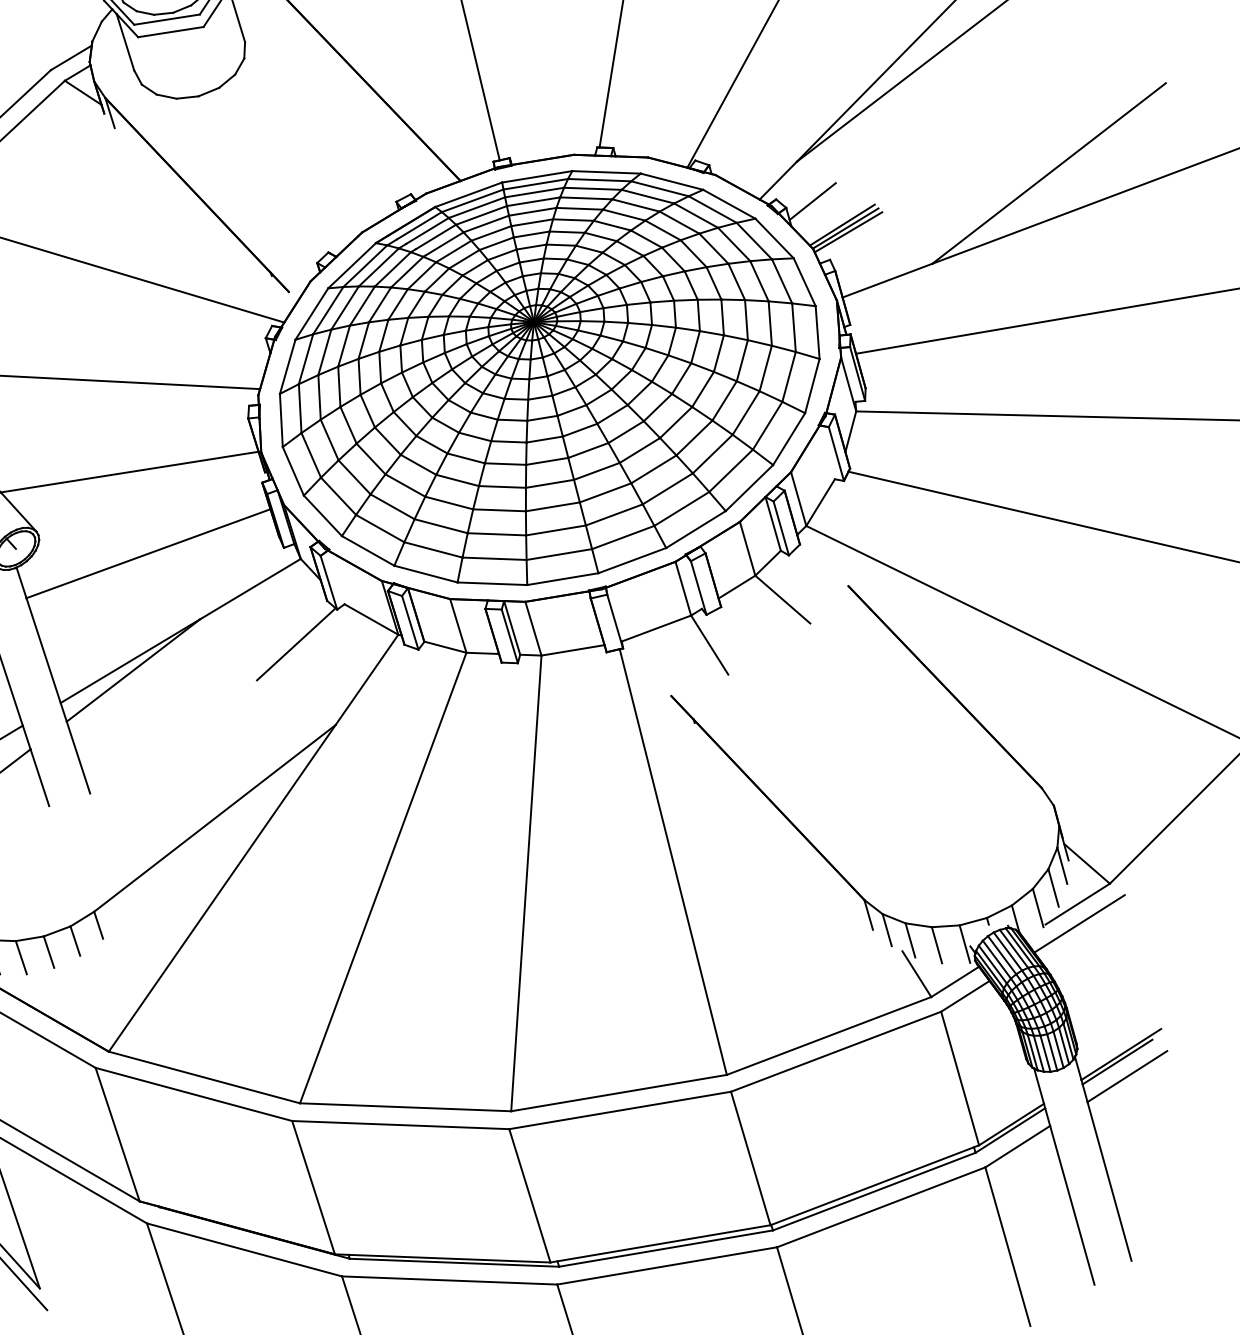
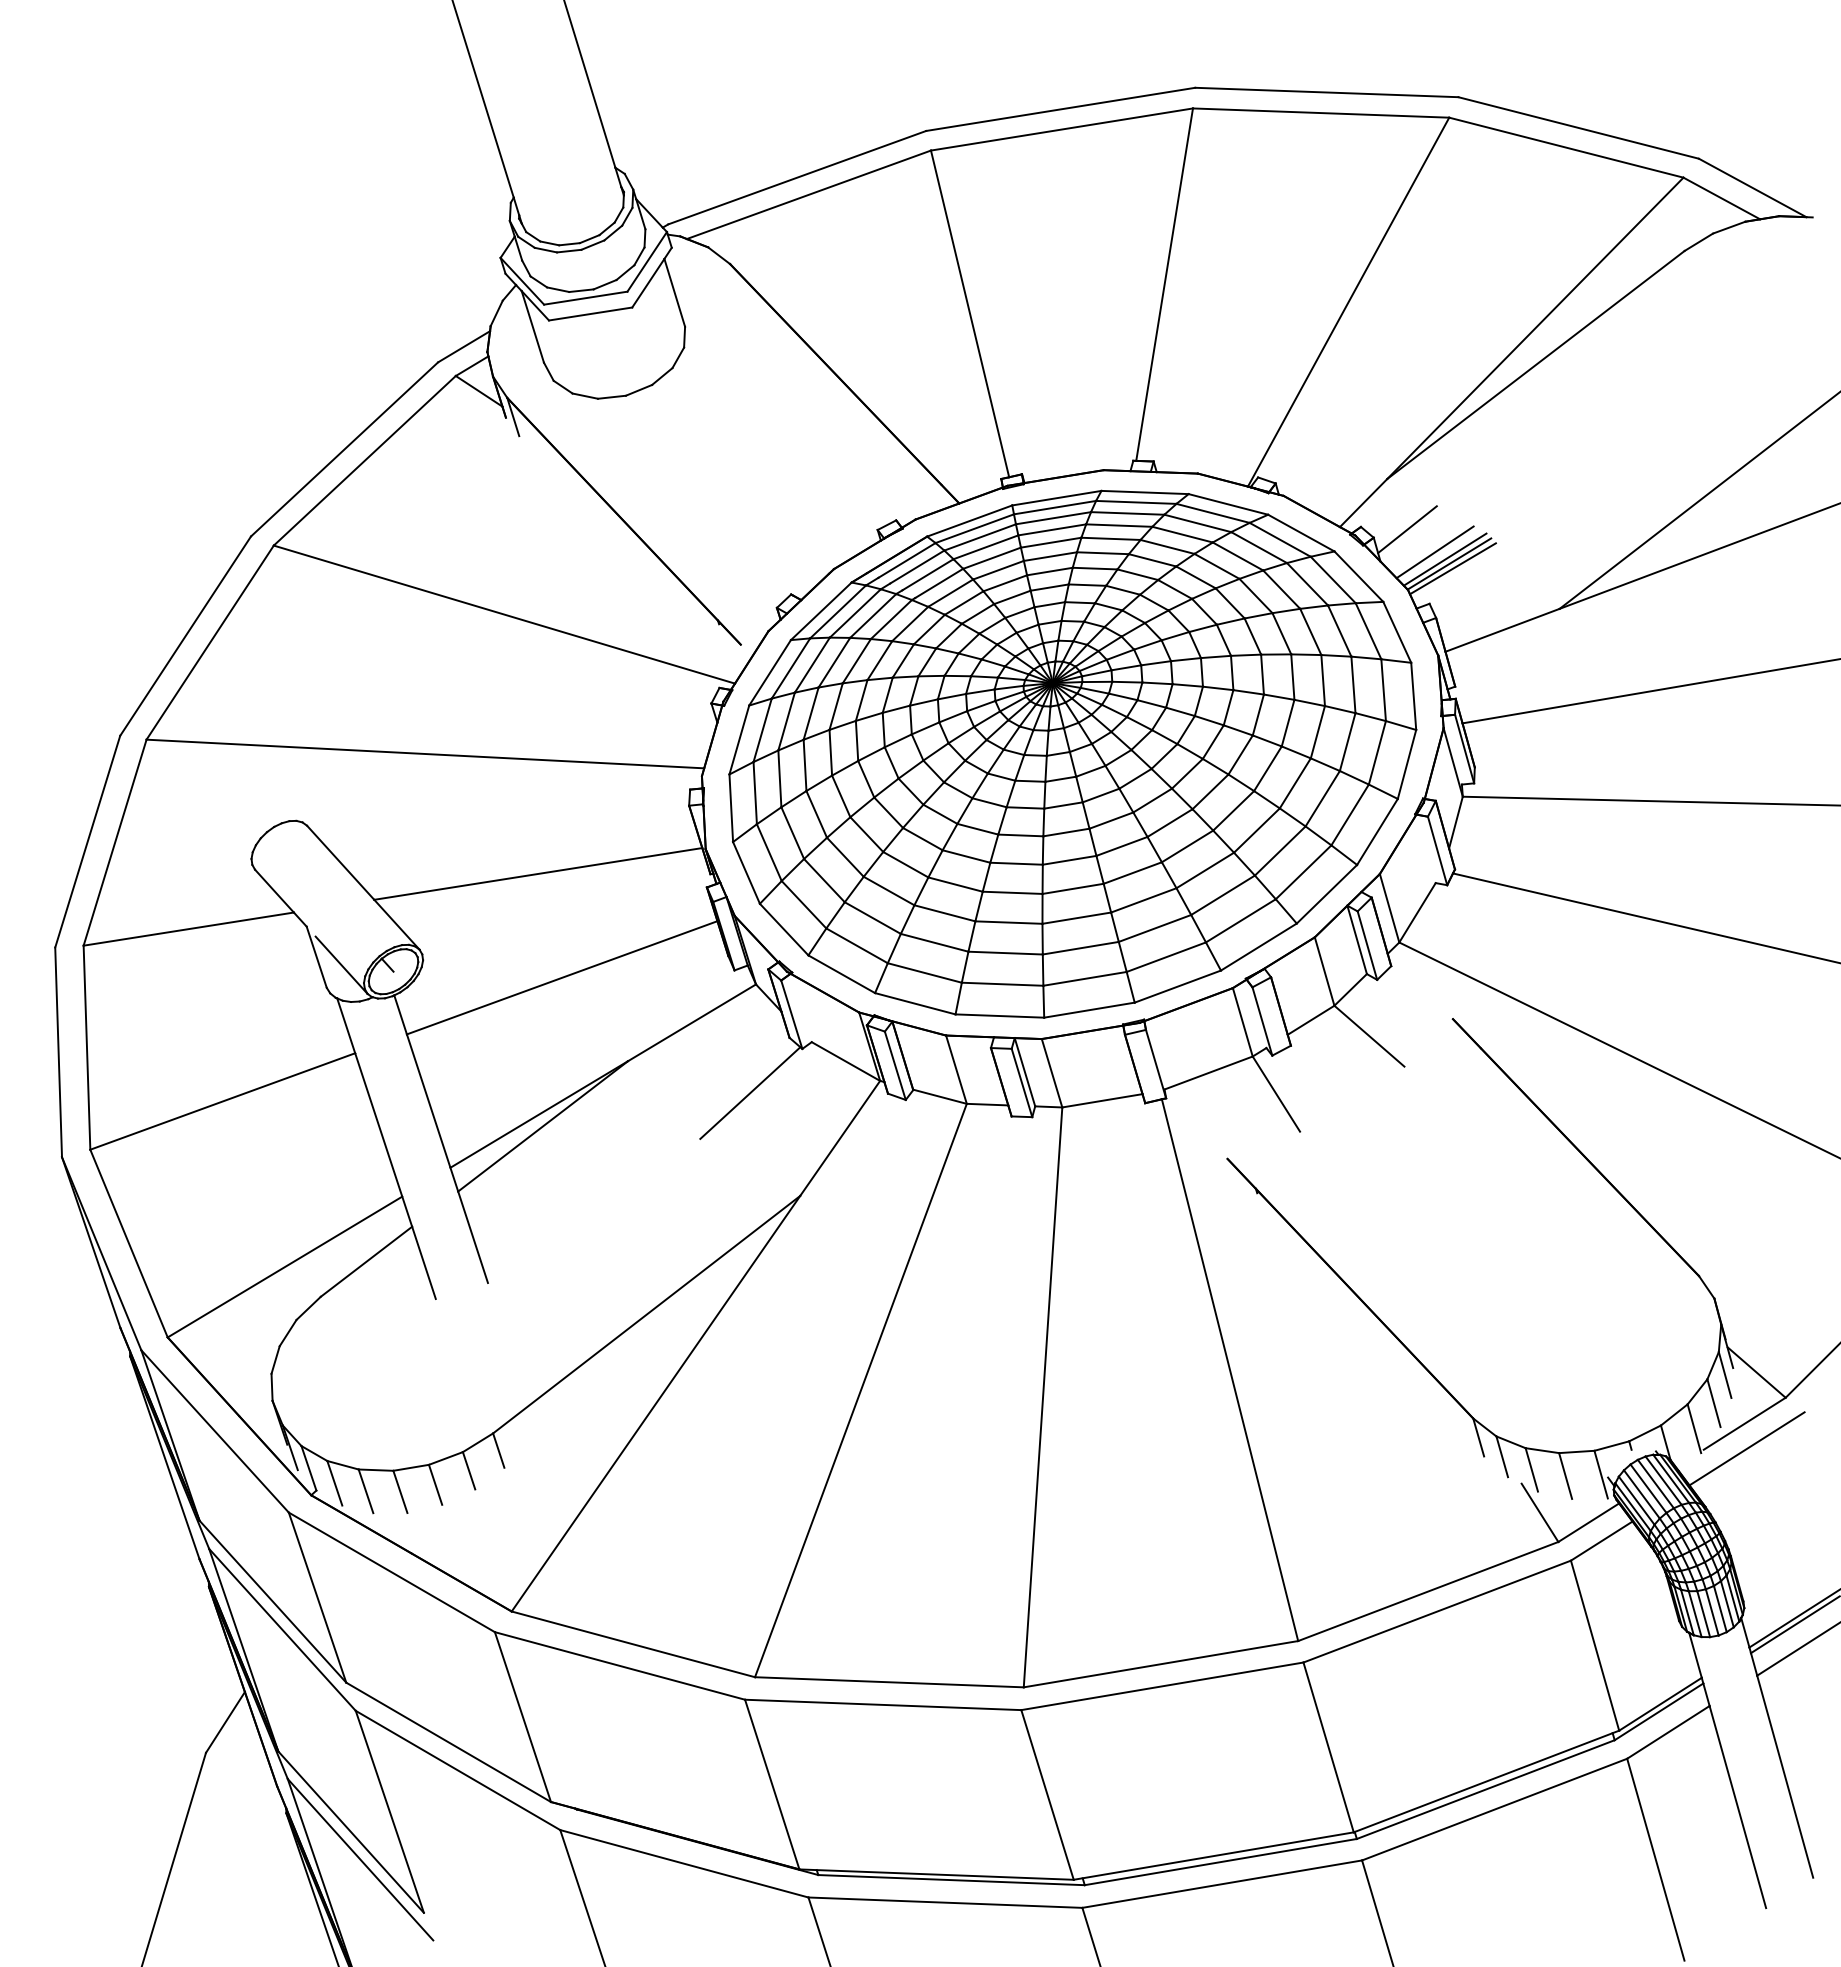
line: (833, 219) -> (1434, 552), added

